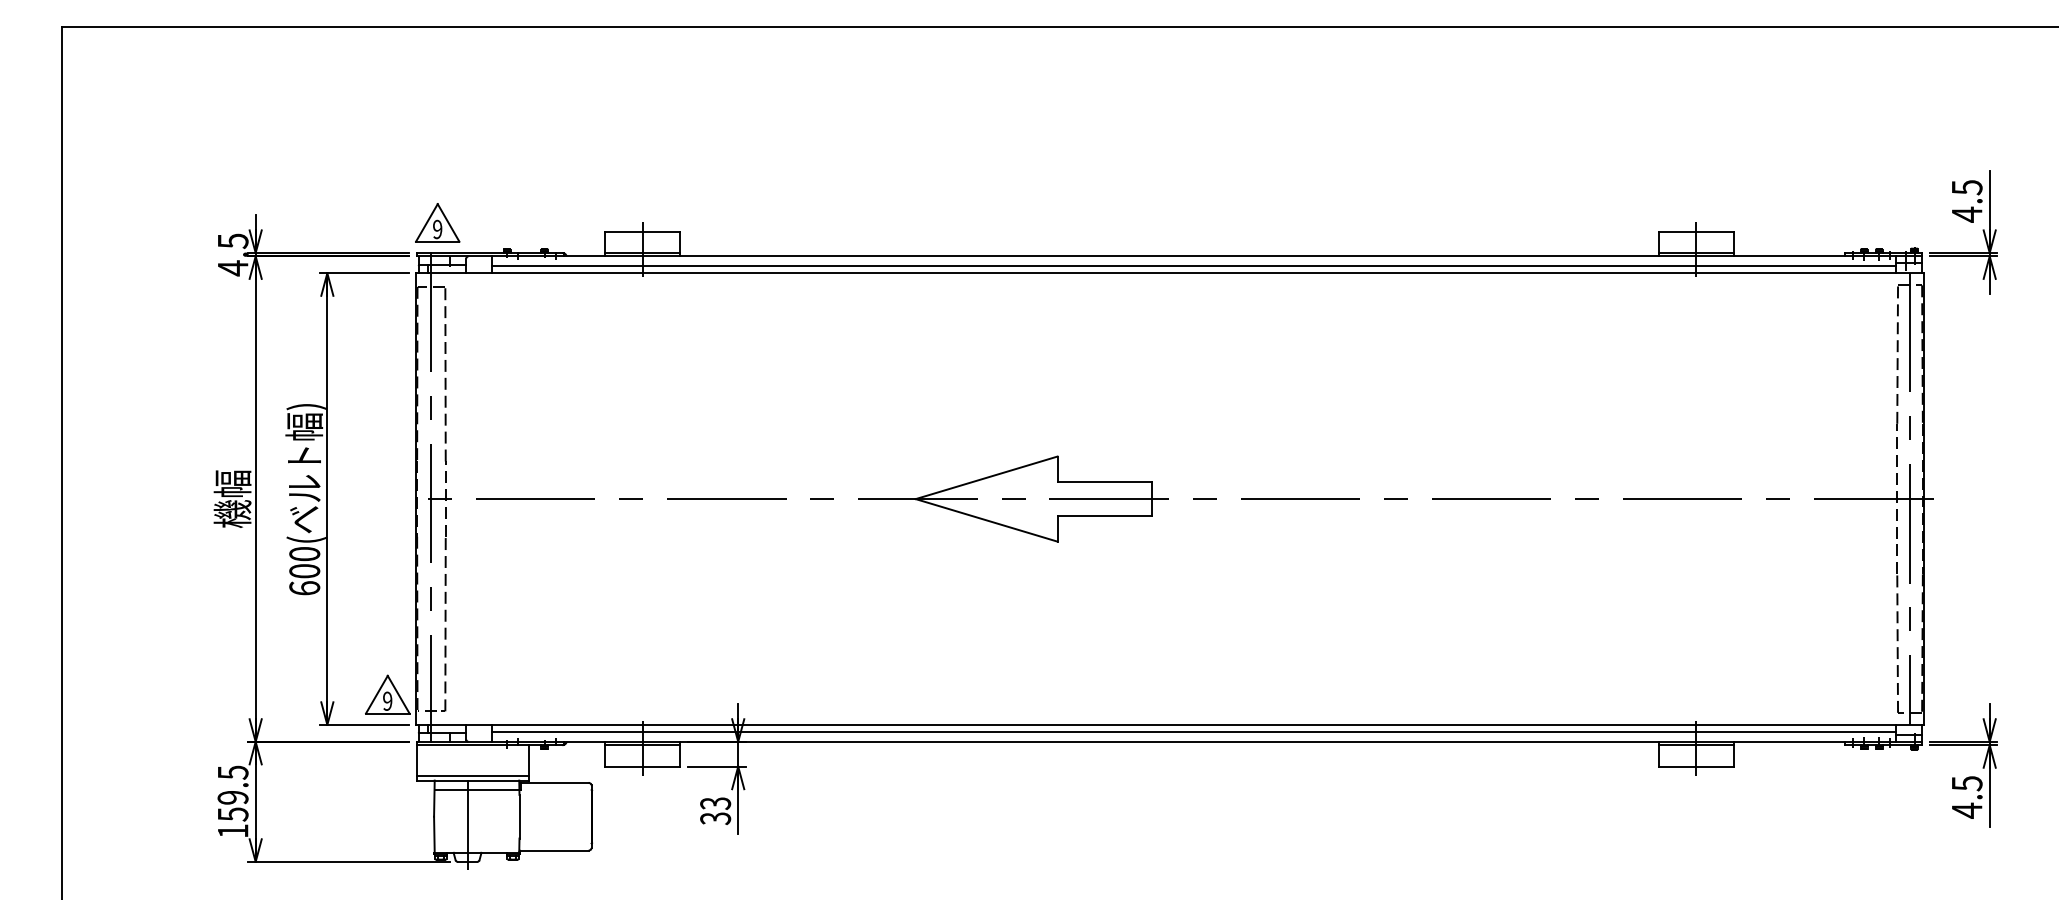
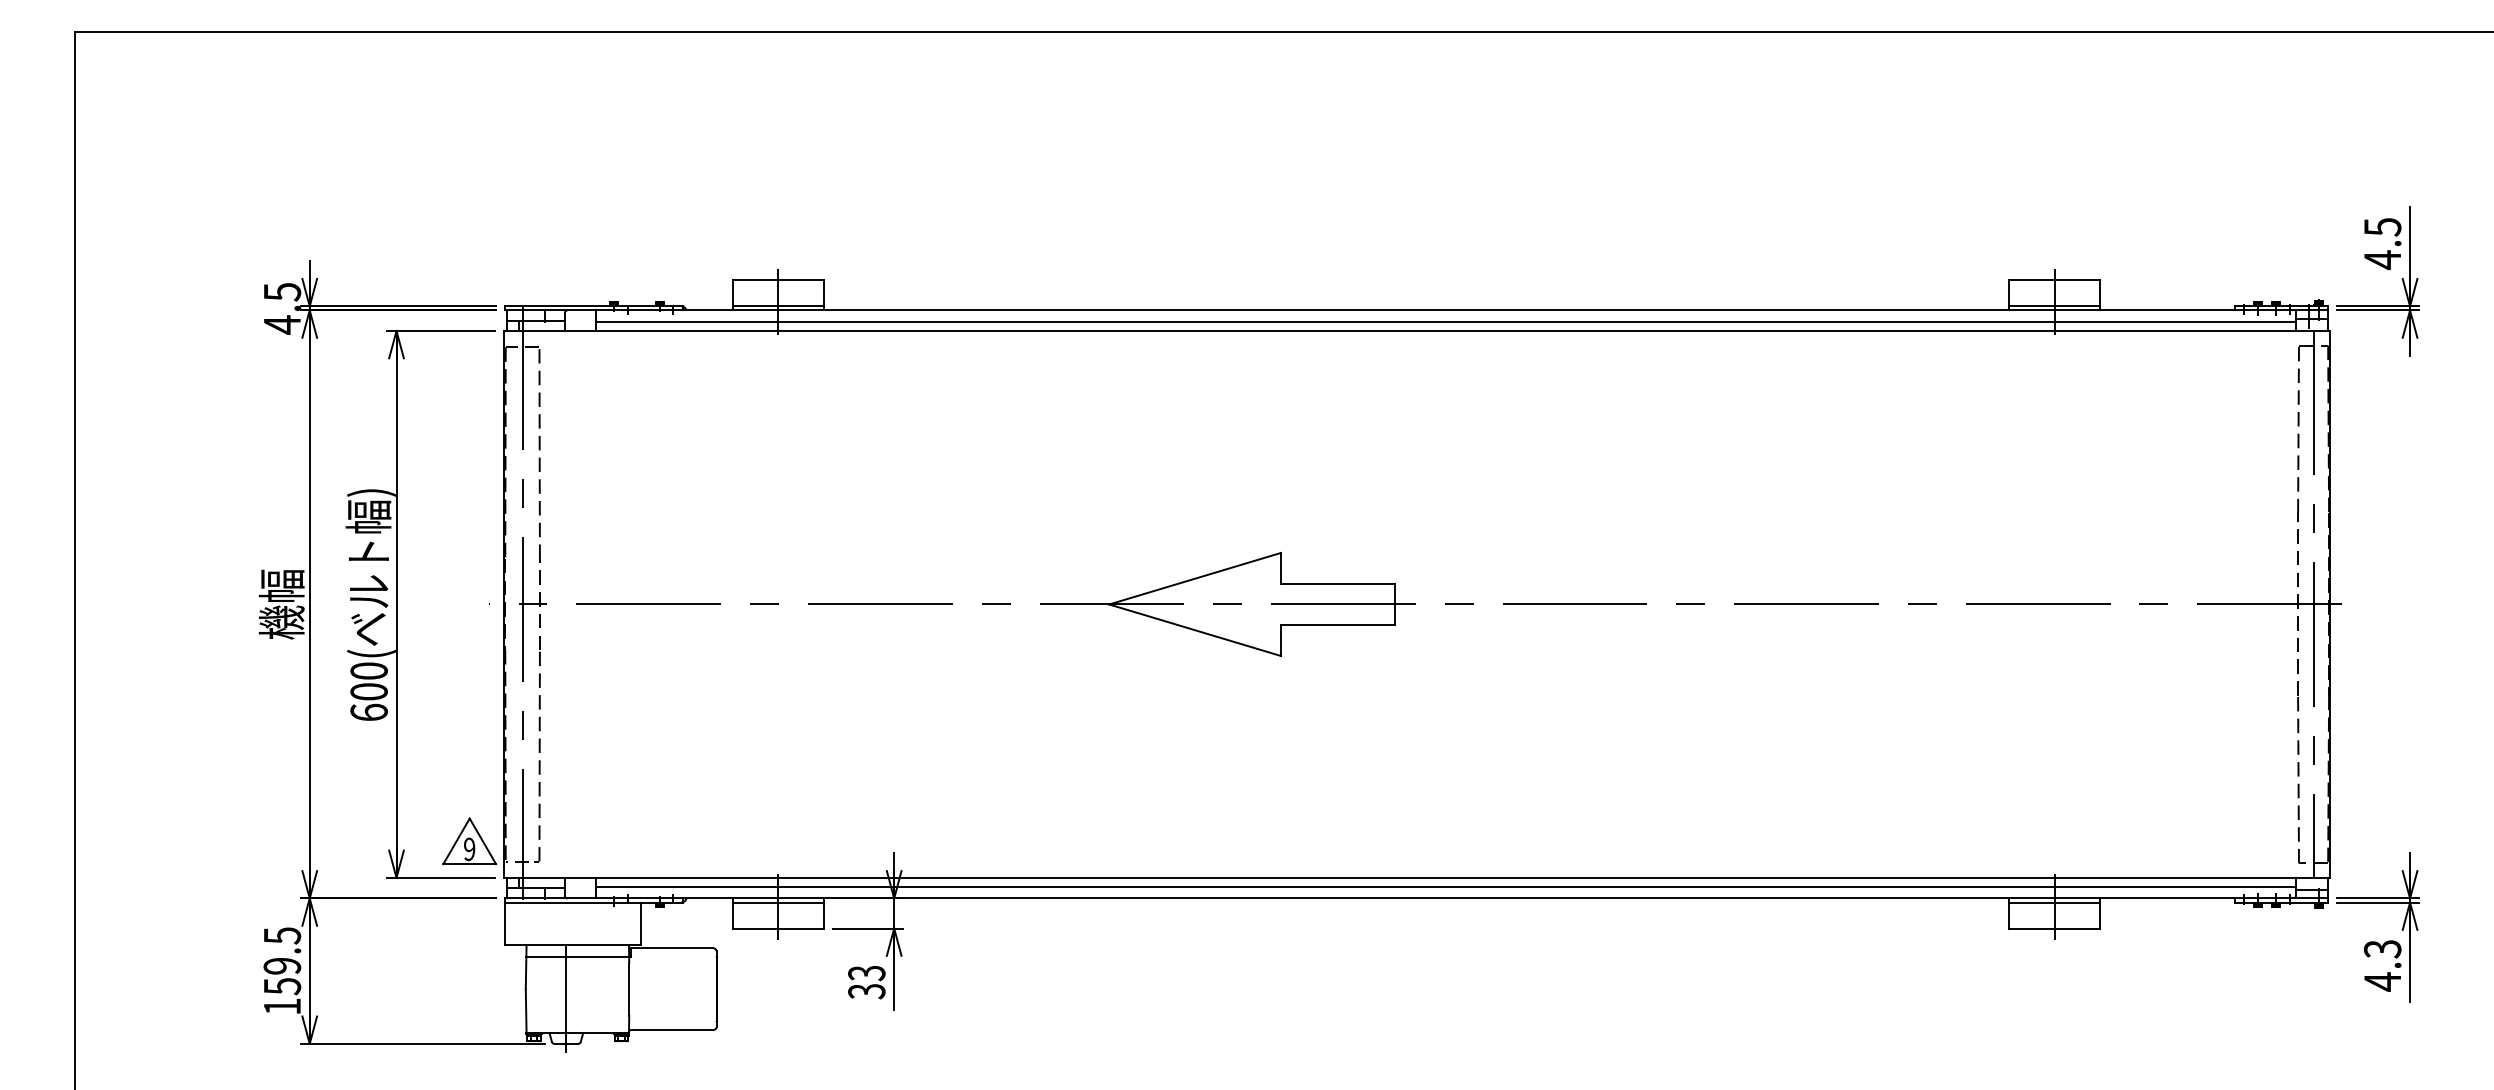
part: (437, 222) -> (530, 269), removed
line: (472, 775) -> (572, 939), removed
text: (1966, 783) -> (2382, 949), 4.5 -> 4.3

